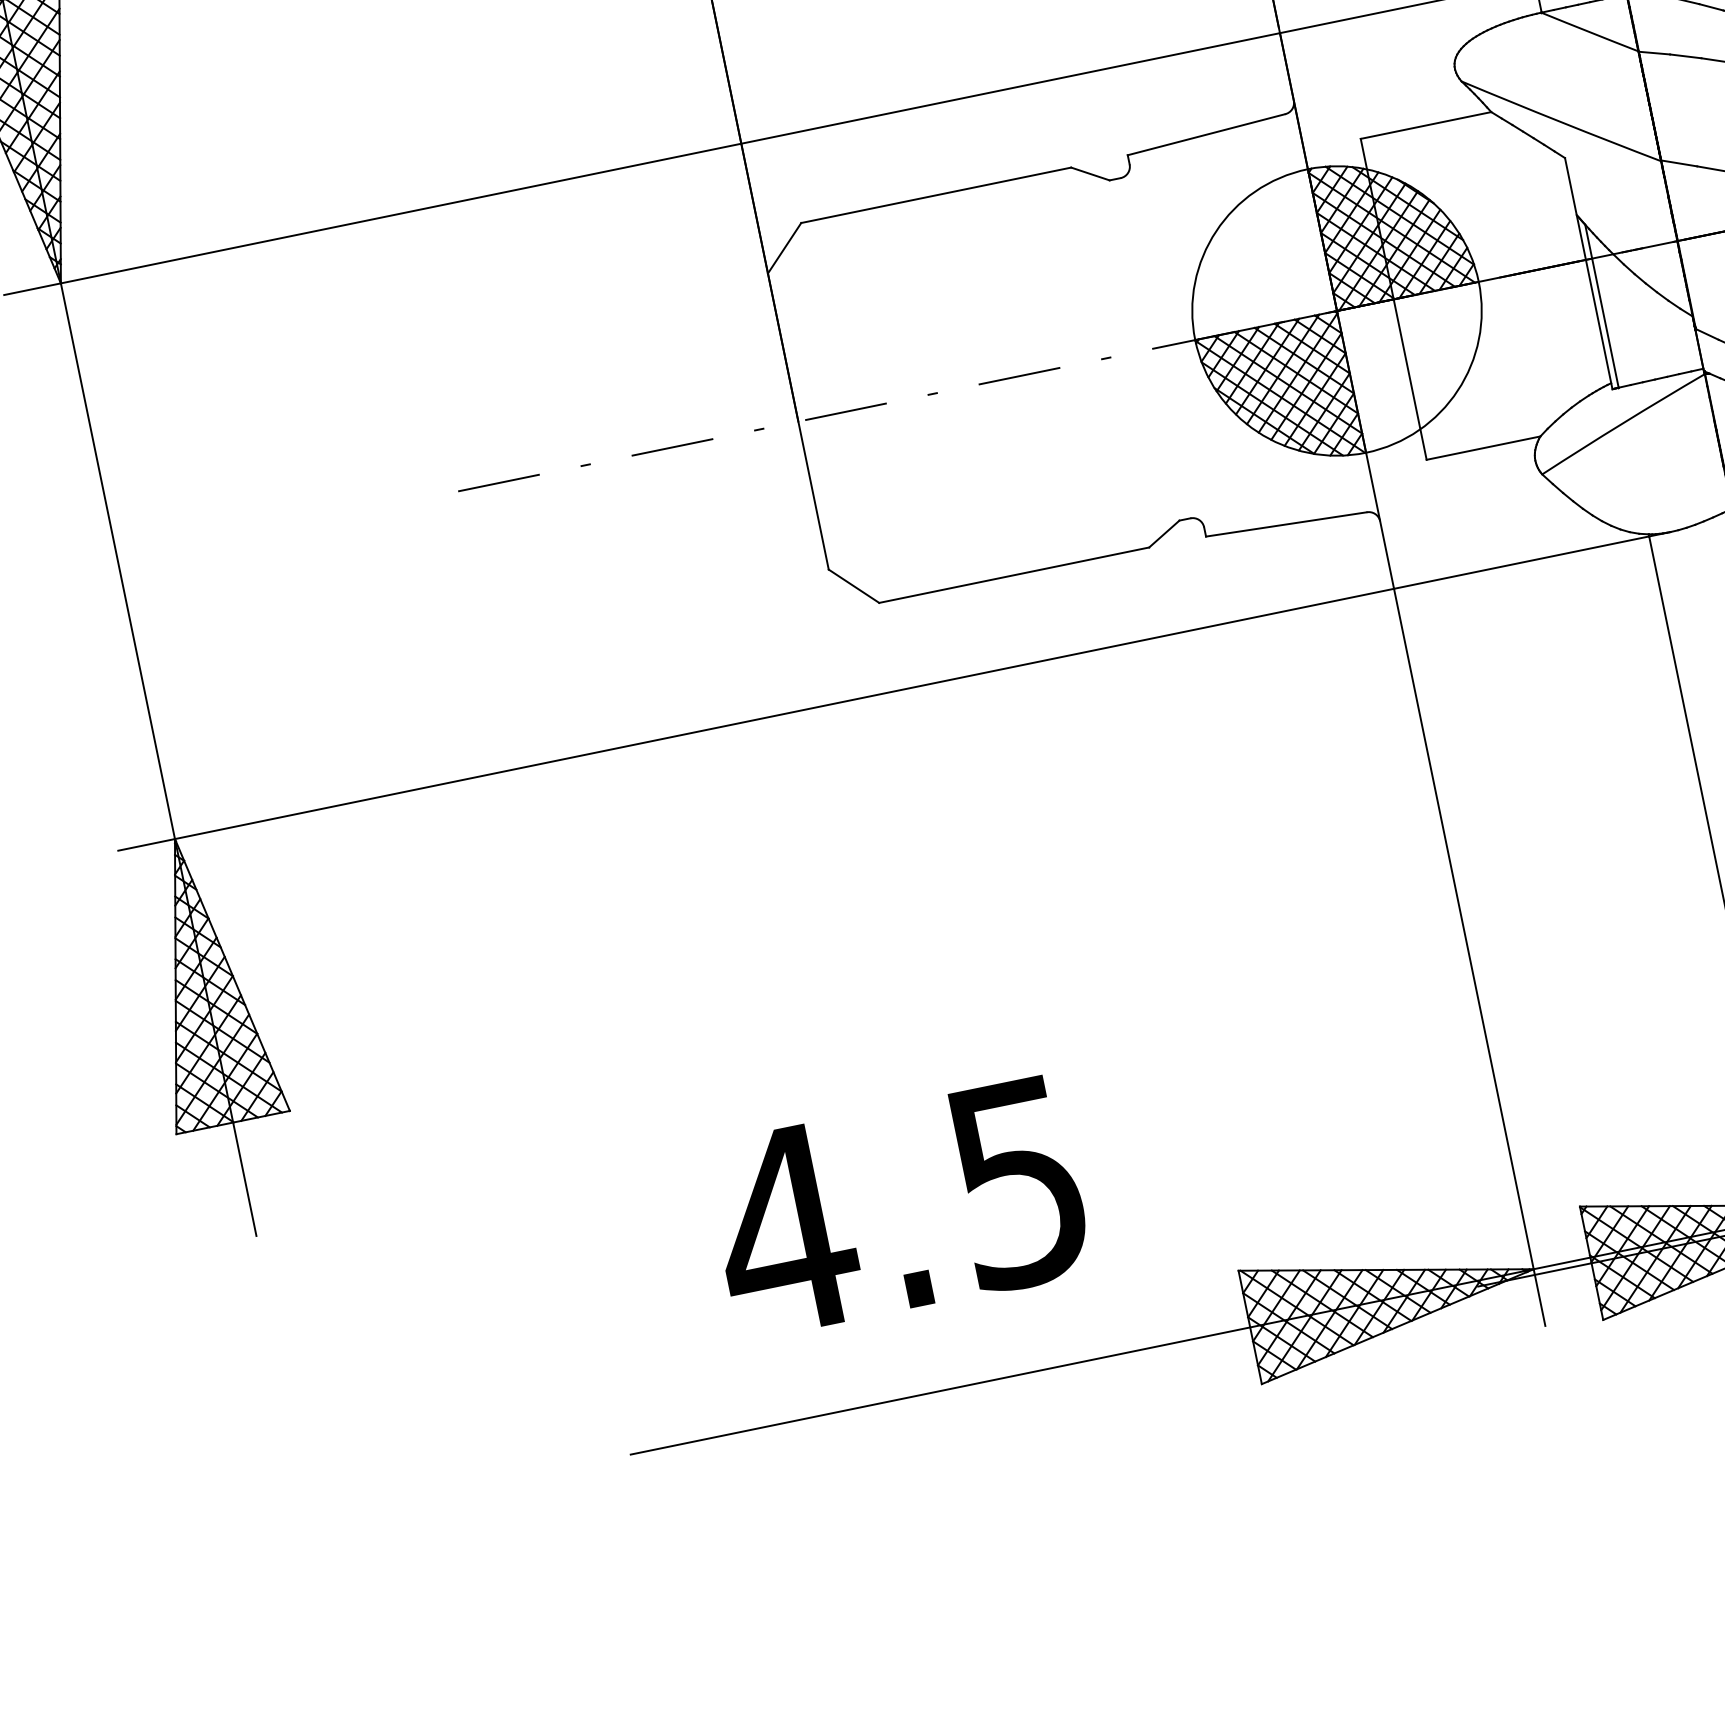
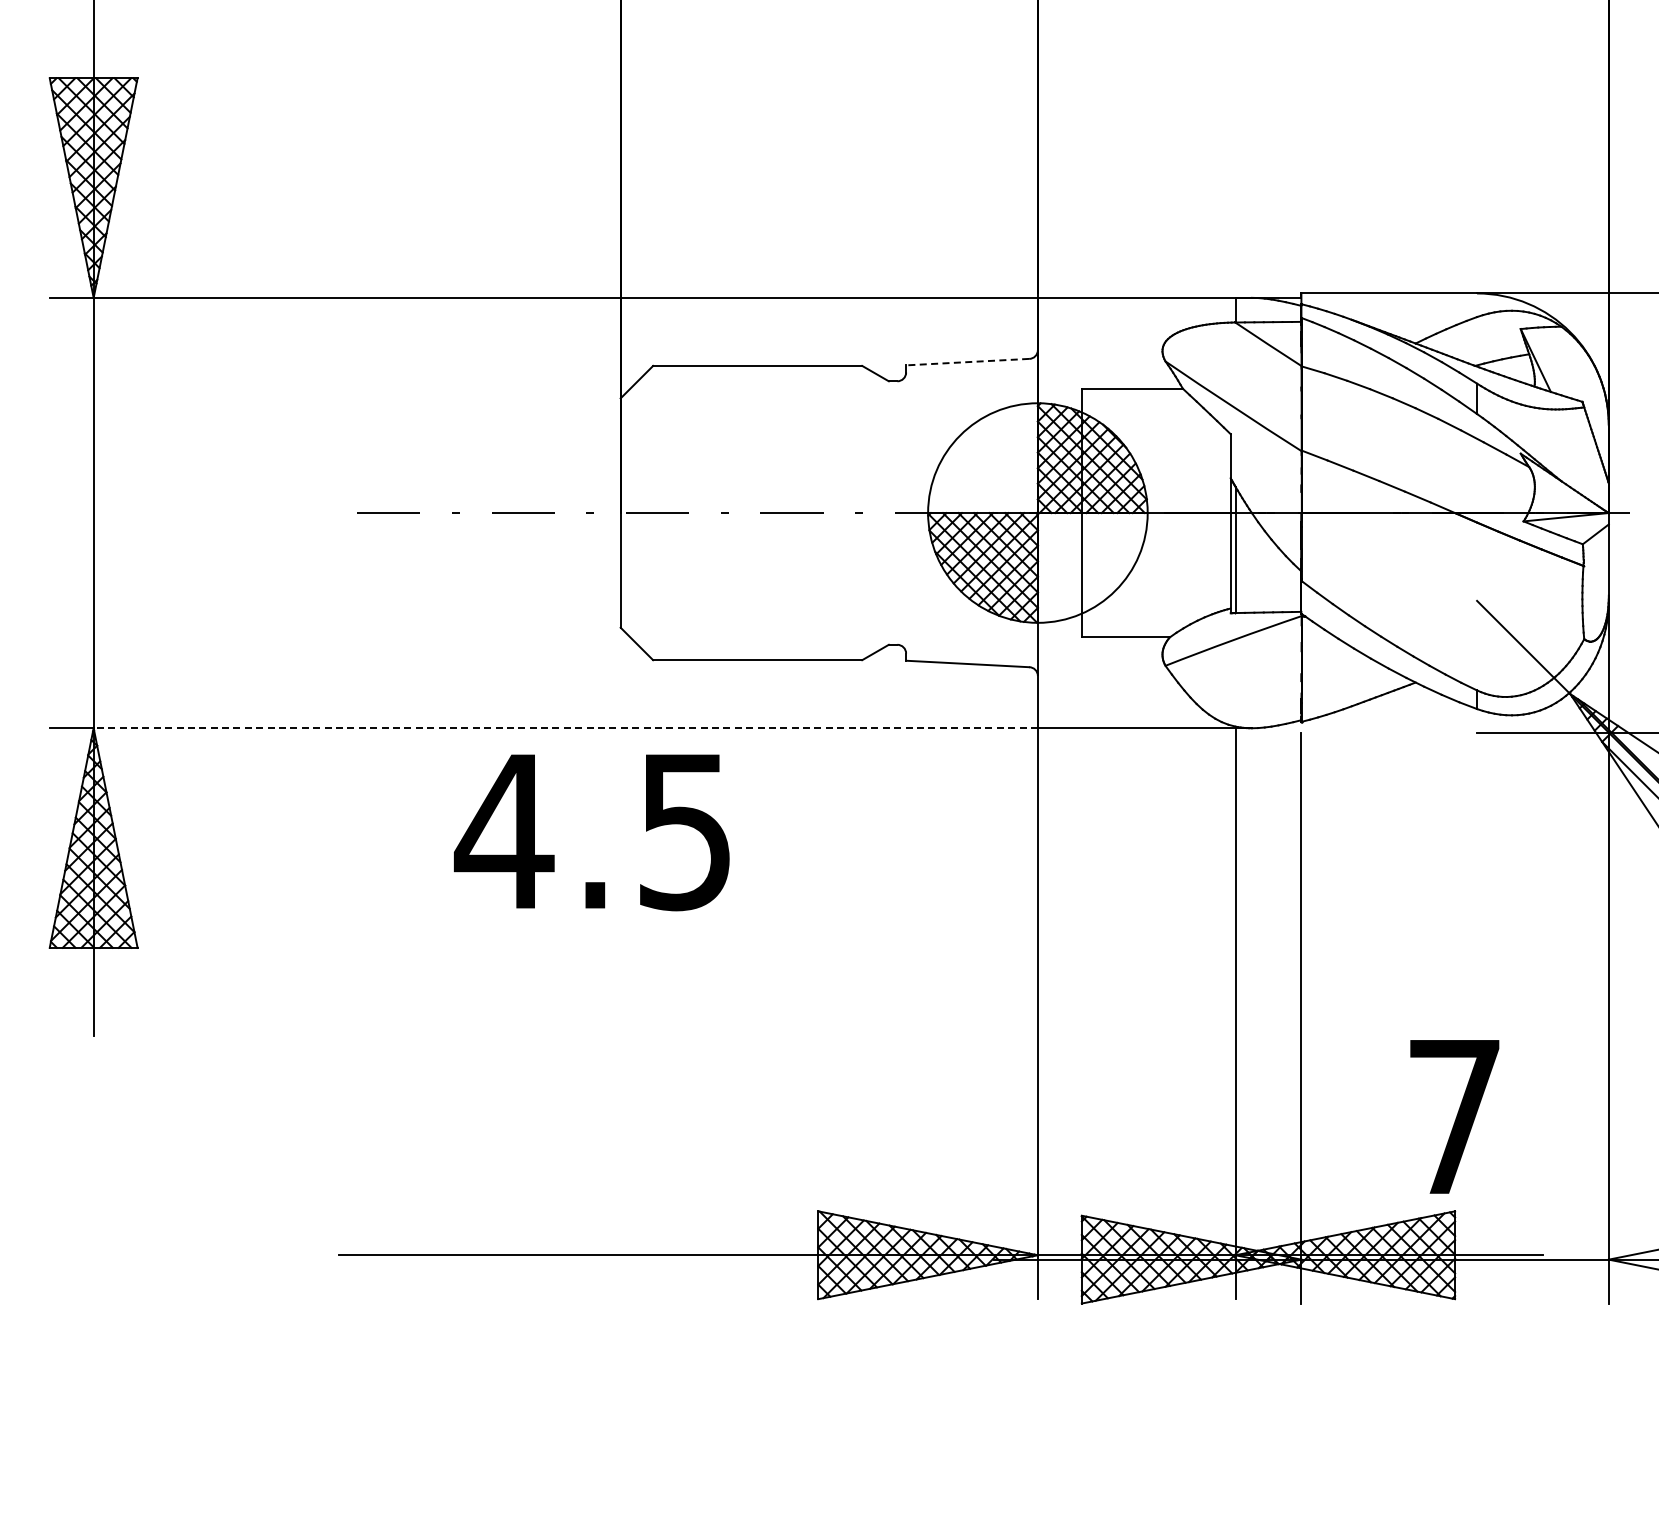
line: (1206, 135) -> (967, 362), solid -> dashed
line: (784, 714) -> (565, 728), solid -> dashed
text: (897, 1209) -> (591, 832), moved

